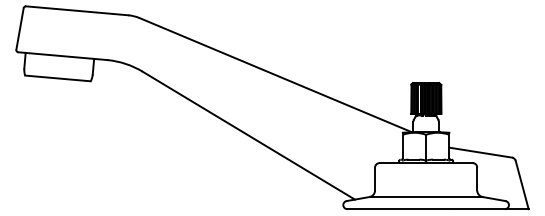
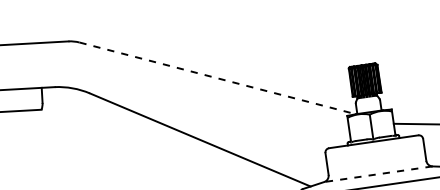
line: (275, 75) -> (217, 78), solid -> dashed
line: (426, 197) -> (378, 174), solid -> dashed

